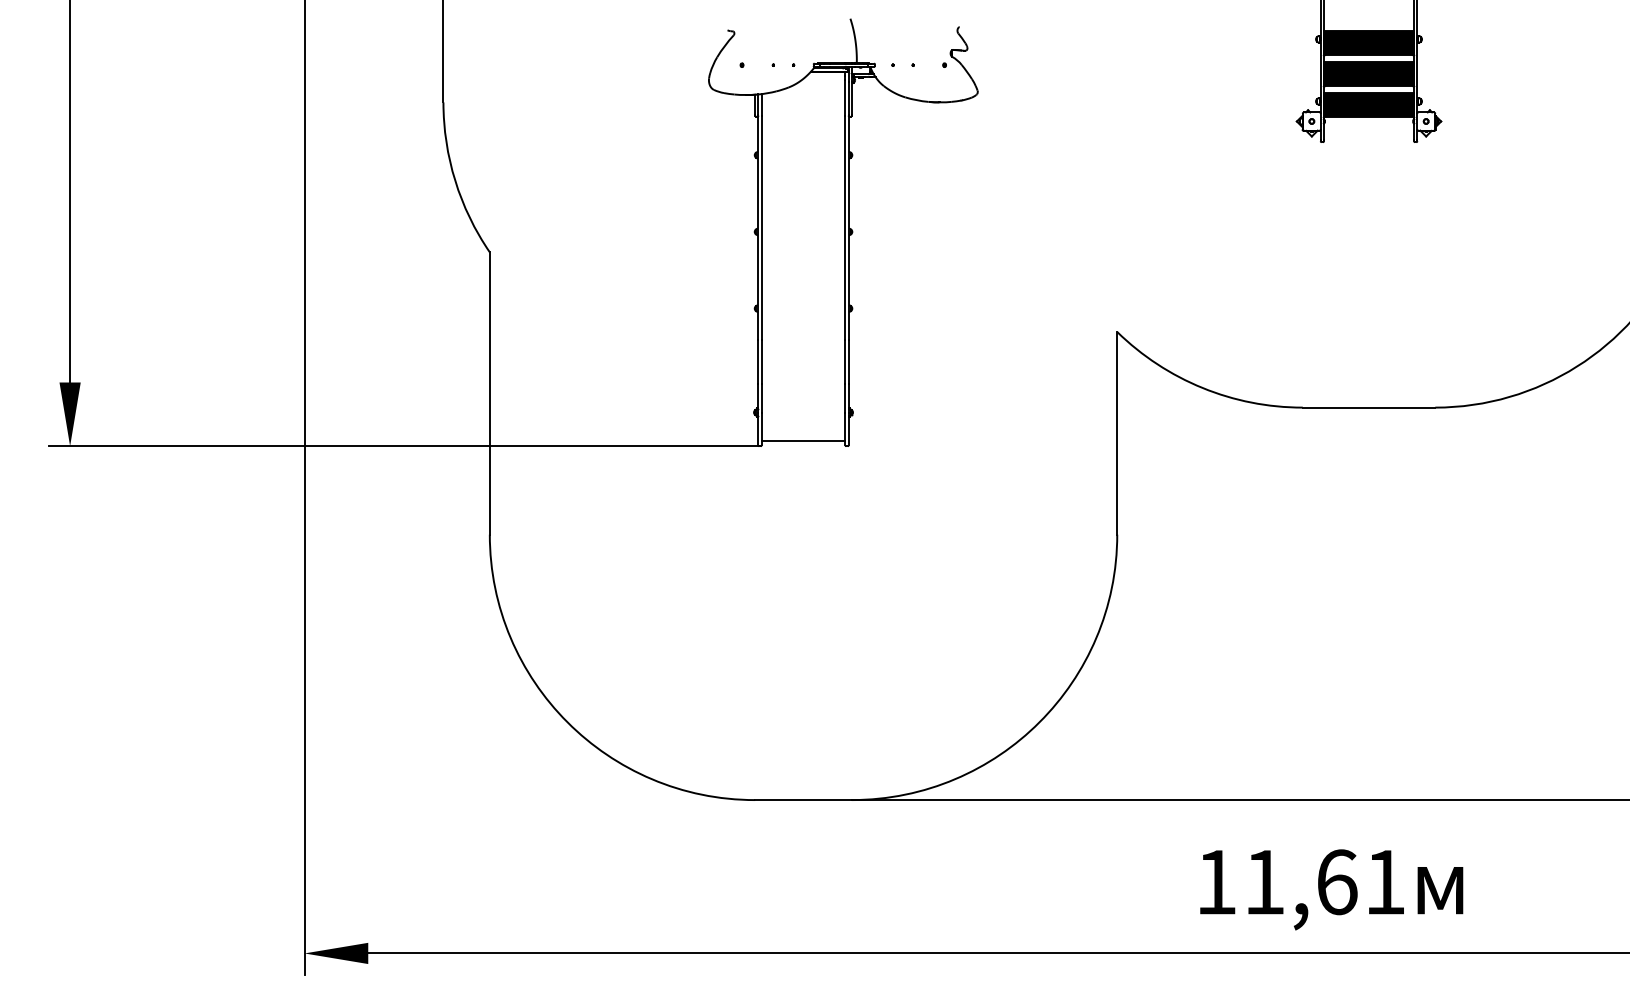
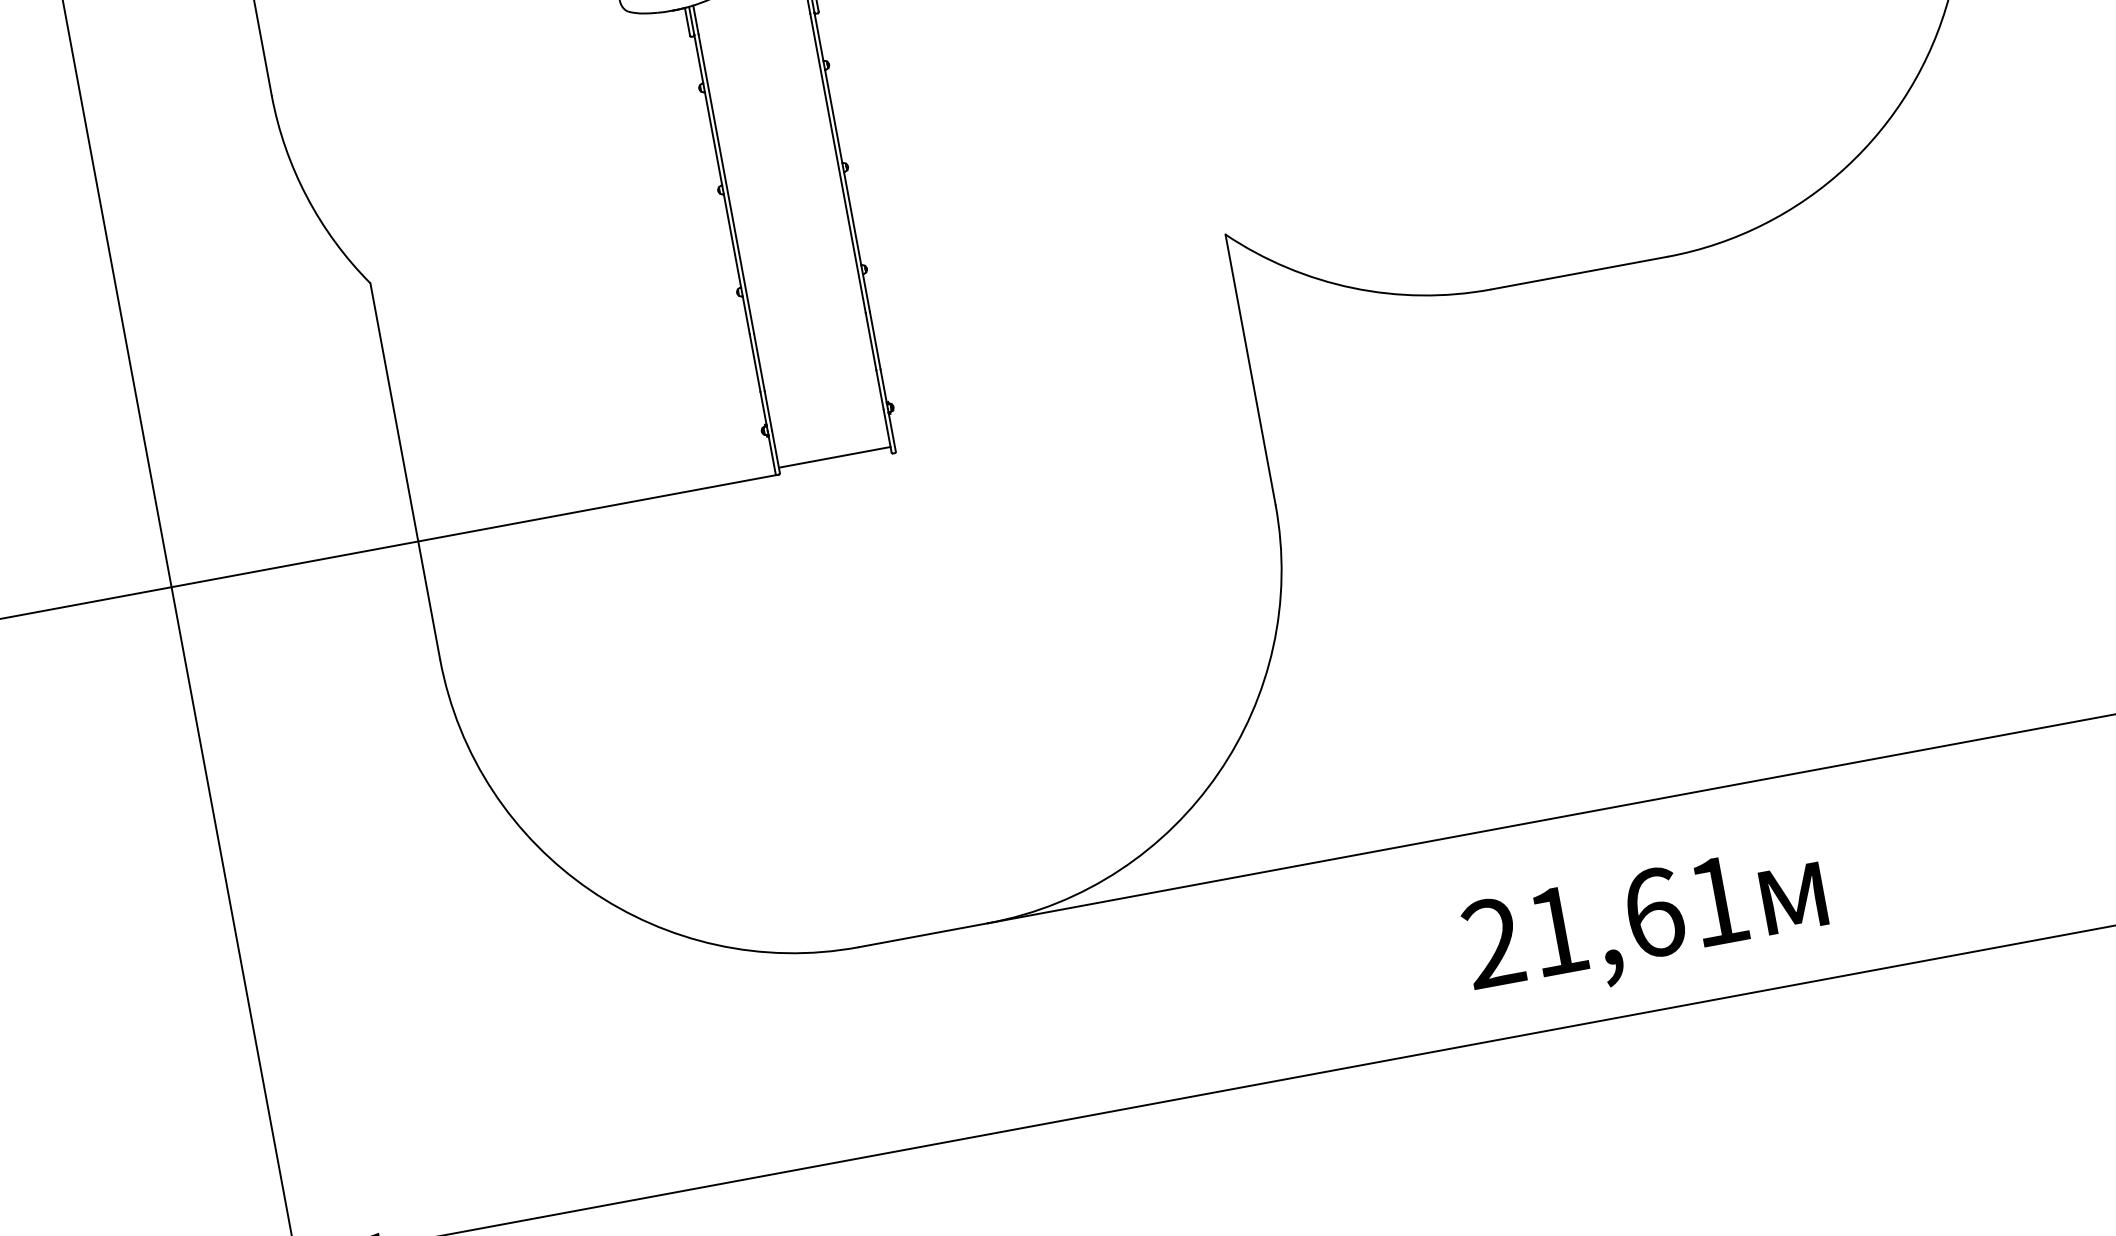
text: (1216, 881) -> (1493, 941), 11,61 -> 21,61

